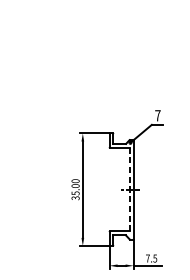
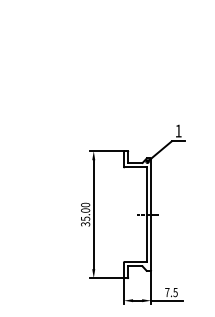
text: (157, 115) -> (178, 130), 7 -> 1
line: (129, 189) -> (146, 214), dashed -> solid

